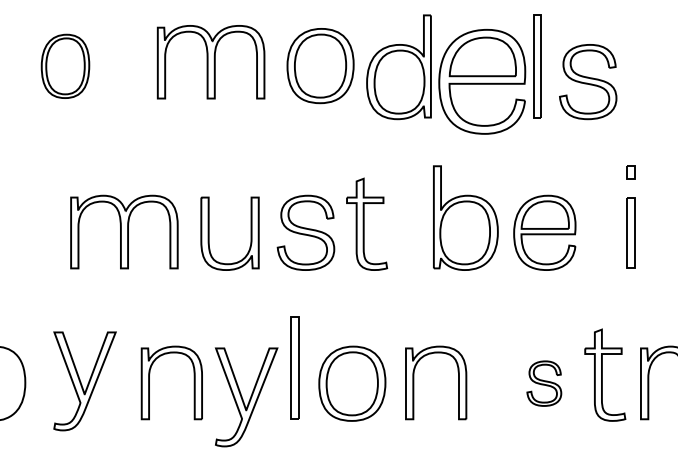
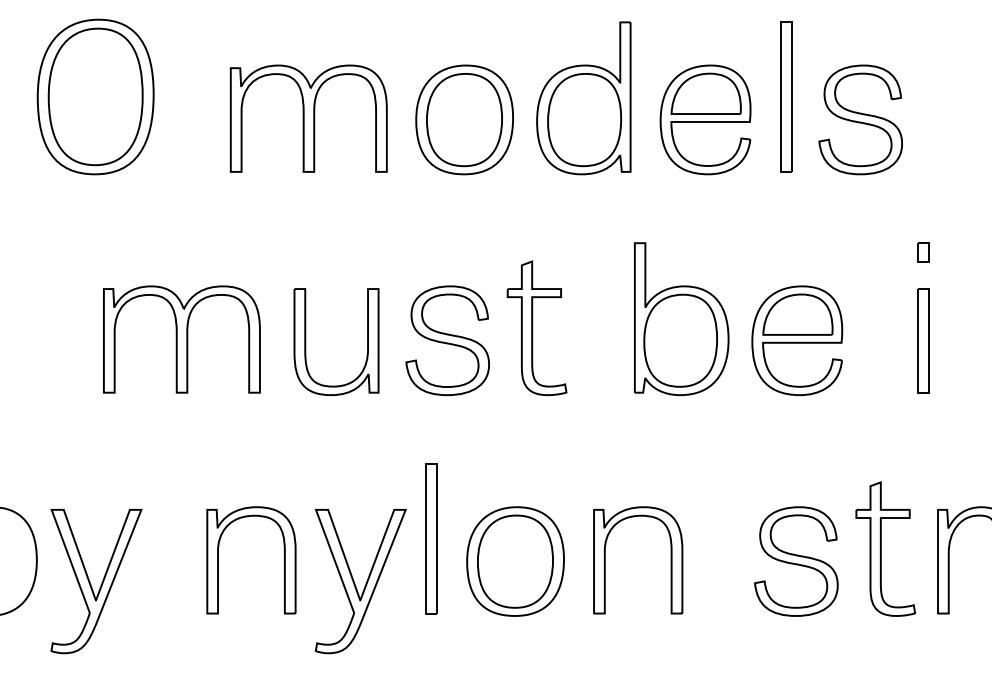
part: (210, 62) -> (307, 119), moved
part: (65, 66) -> (95, 97), size x1.67
part: (320, 66) -> (464, 120), moved
part: (481, 82) -> (704, 120), size x0.71
part: (84, 381) -> (95, 581), moved
part: (544, 383) -> (796, 561), size x1.67

